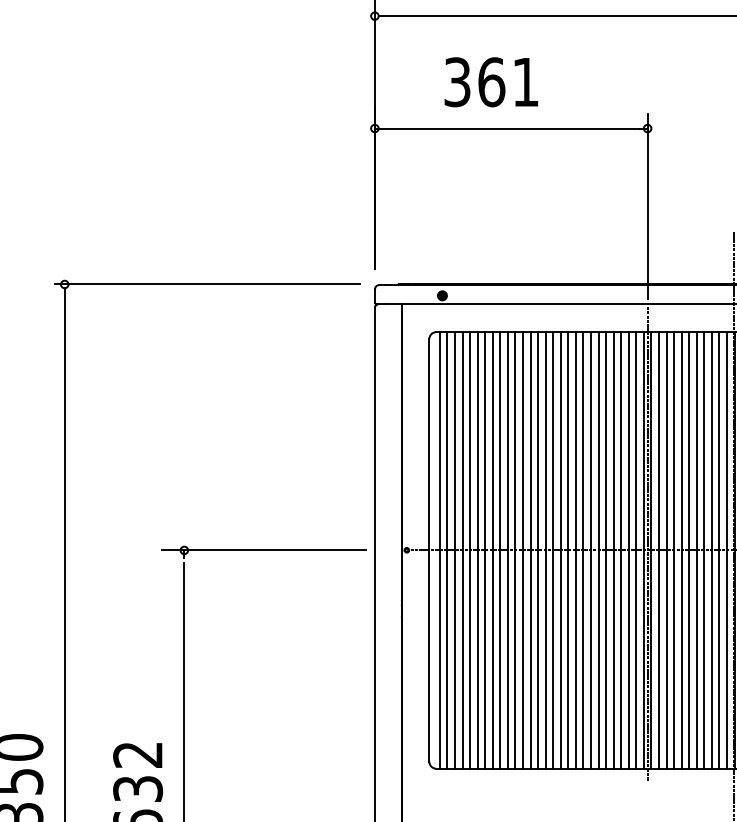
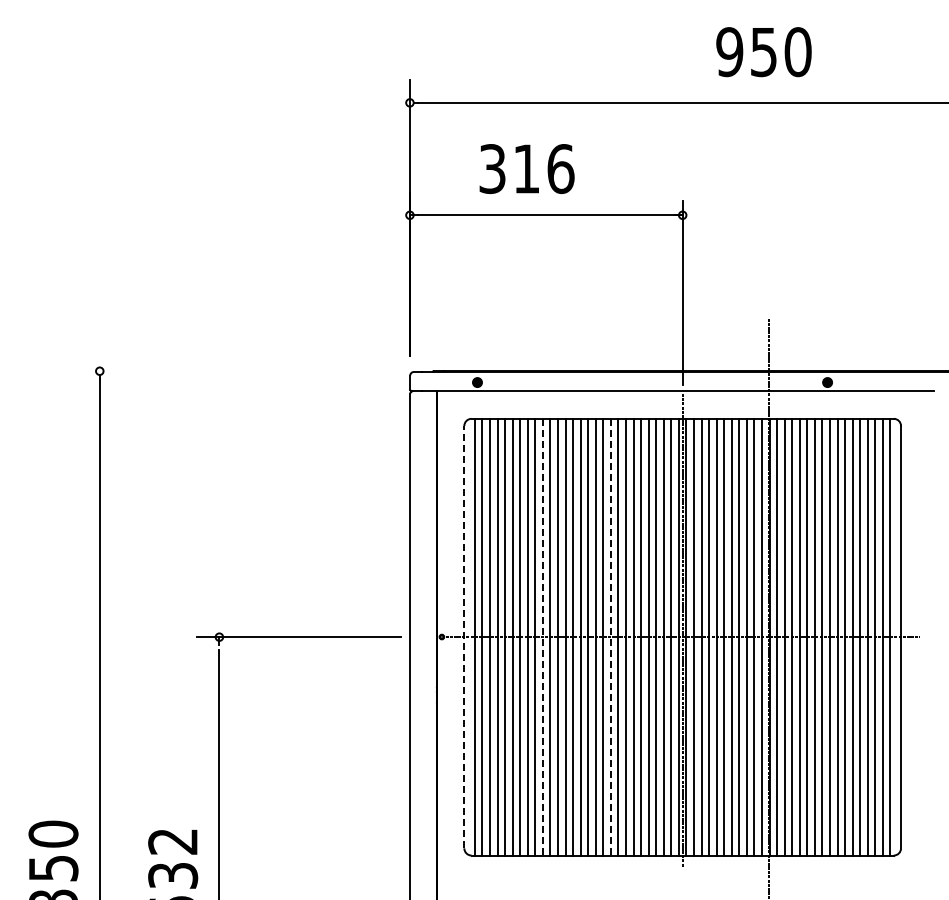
text: (508, 82) -> (543, 169), 361 -> 316
line: (206, 284) -> (241, 371), removed
line: (429, 549) -> (464, 636), solid -> dashed
line: (507, 550) -> (542, 637), solid -> dashed
line: (575, 550) -> (610, 637), solid -> dashed

